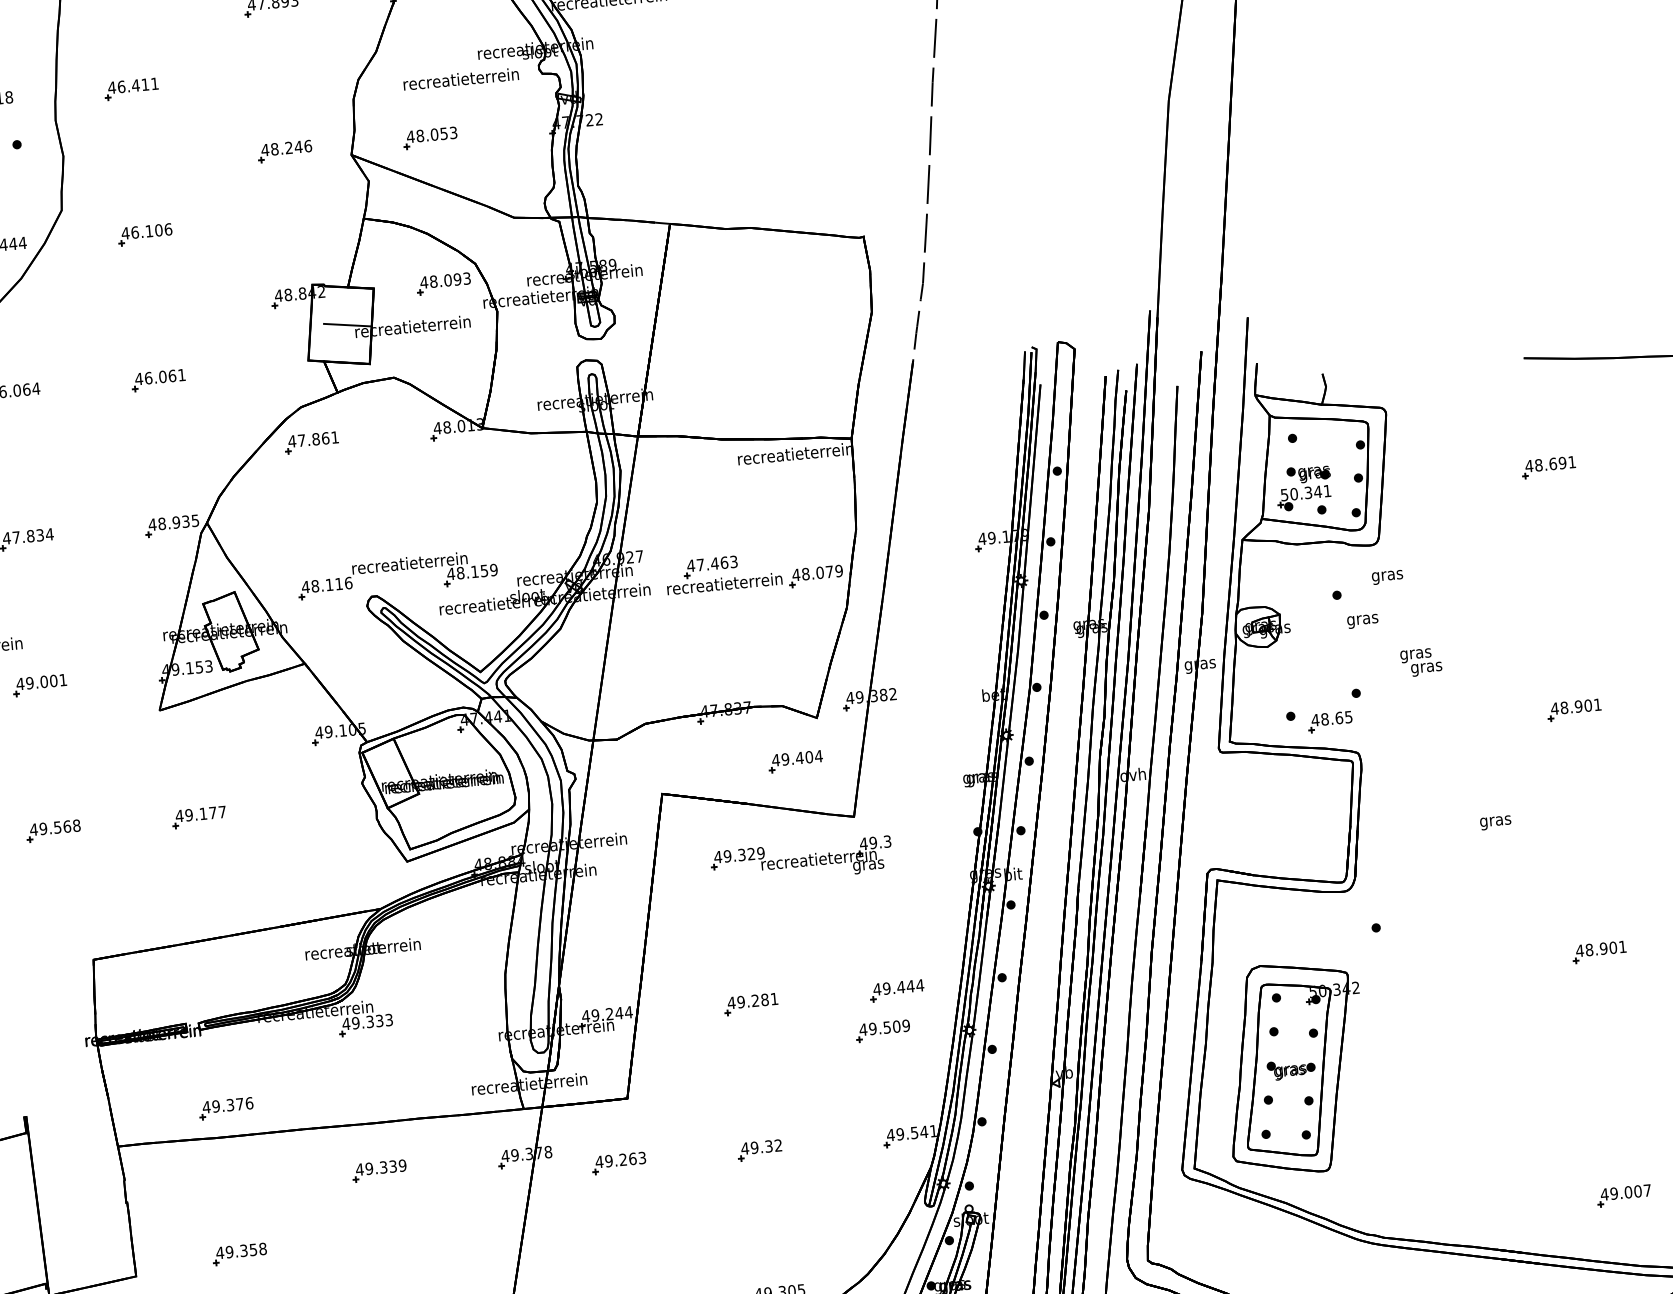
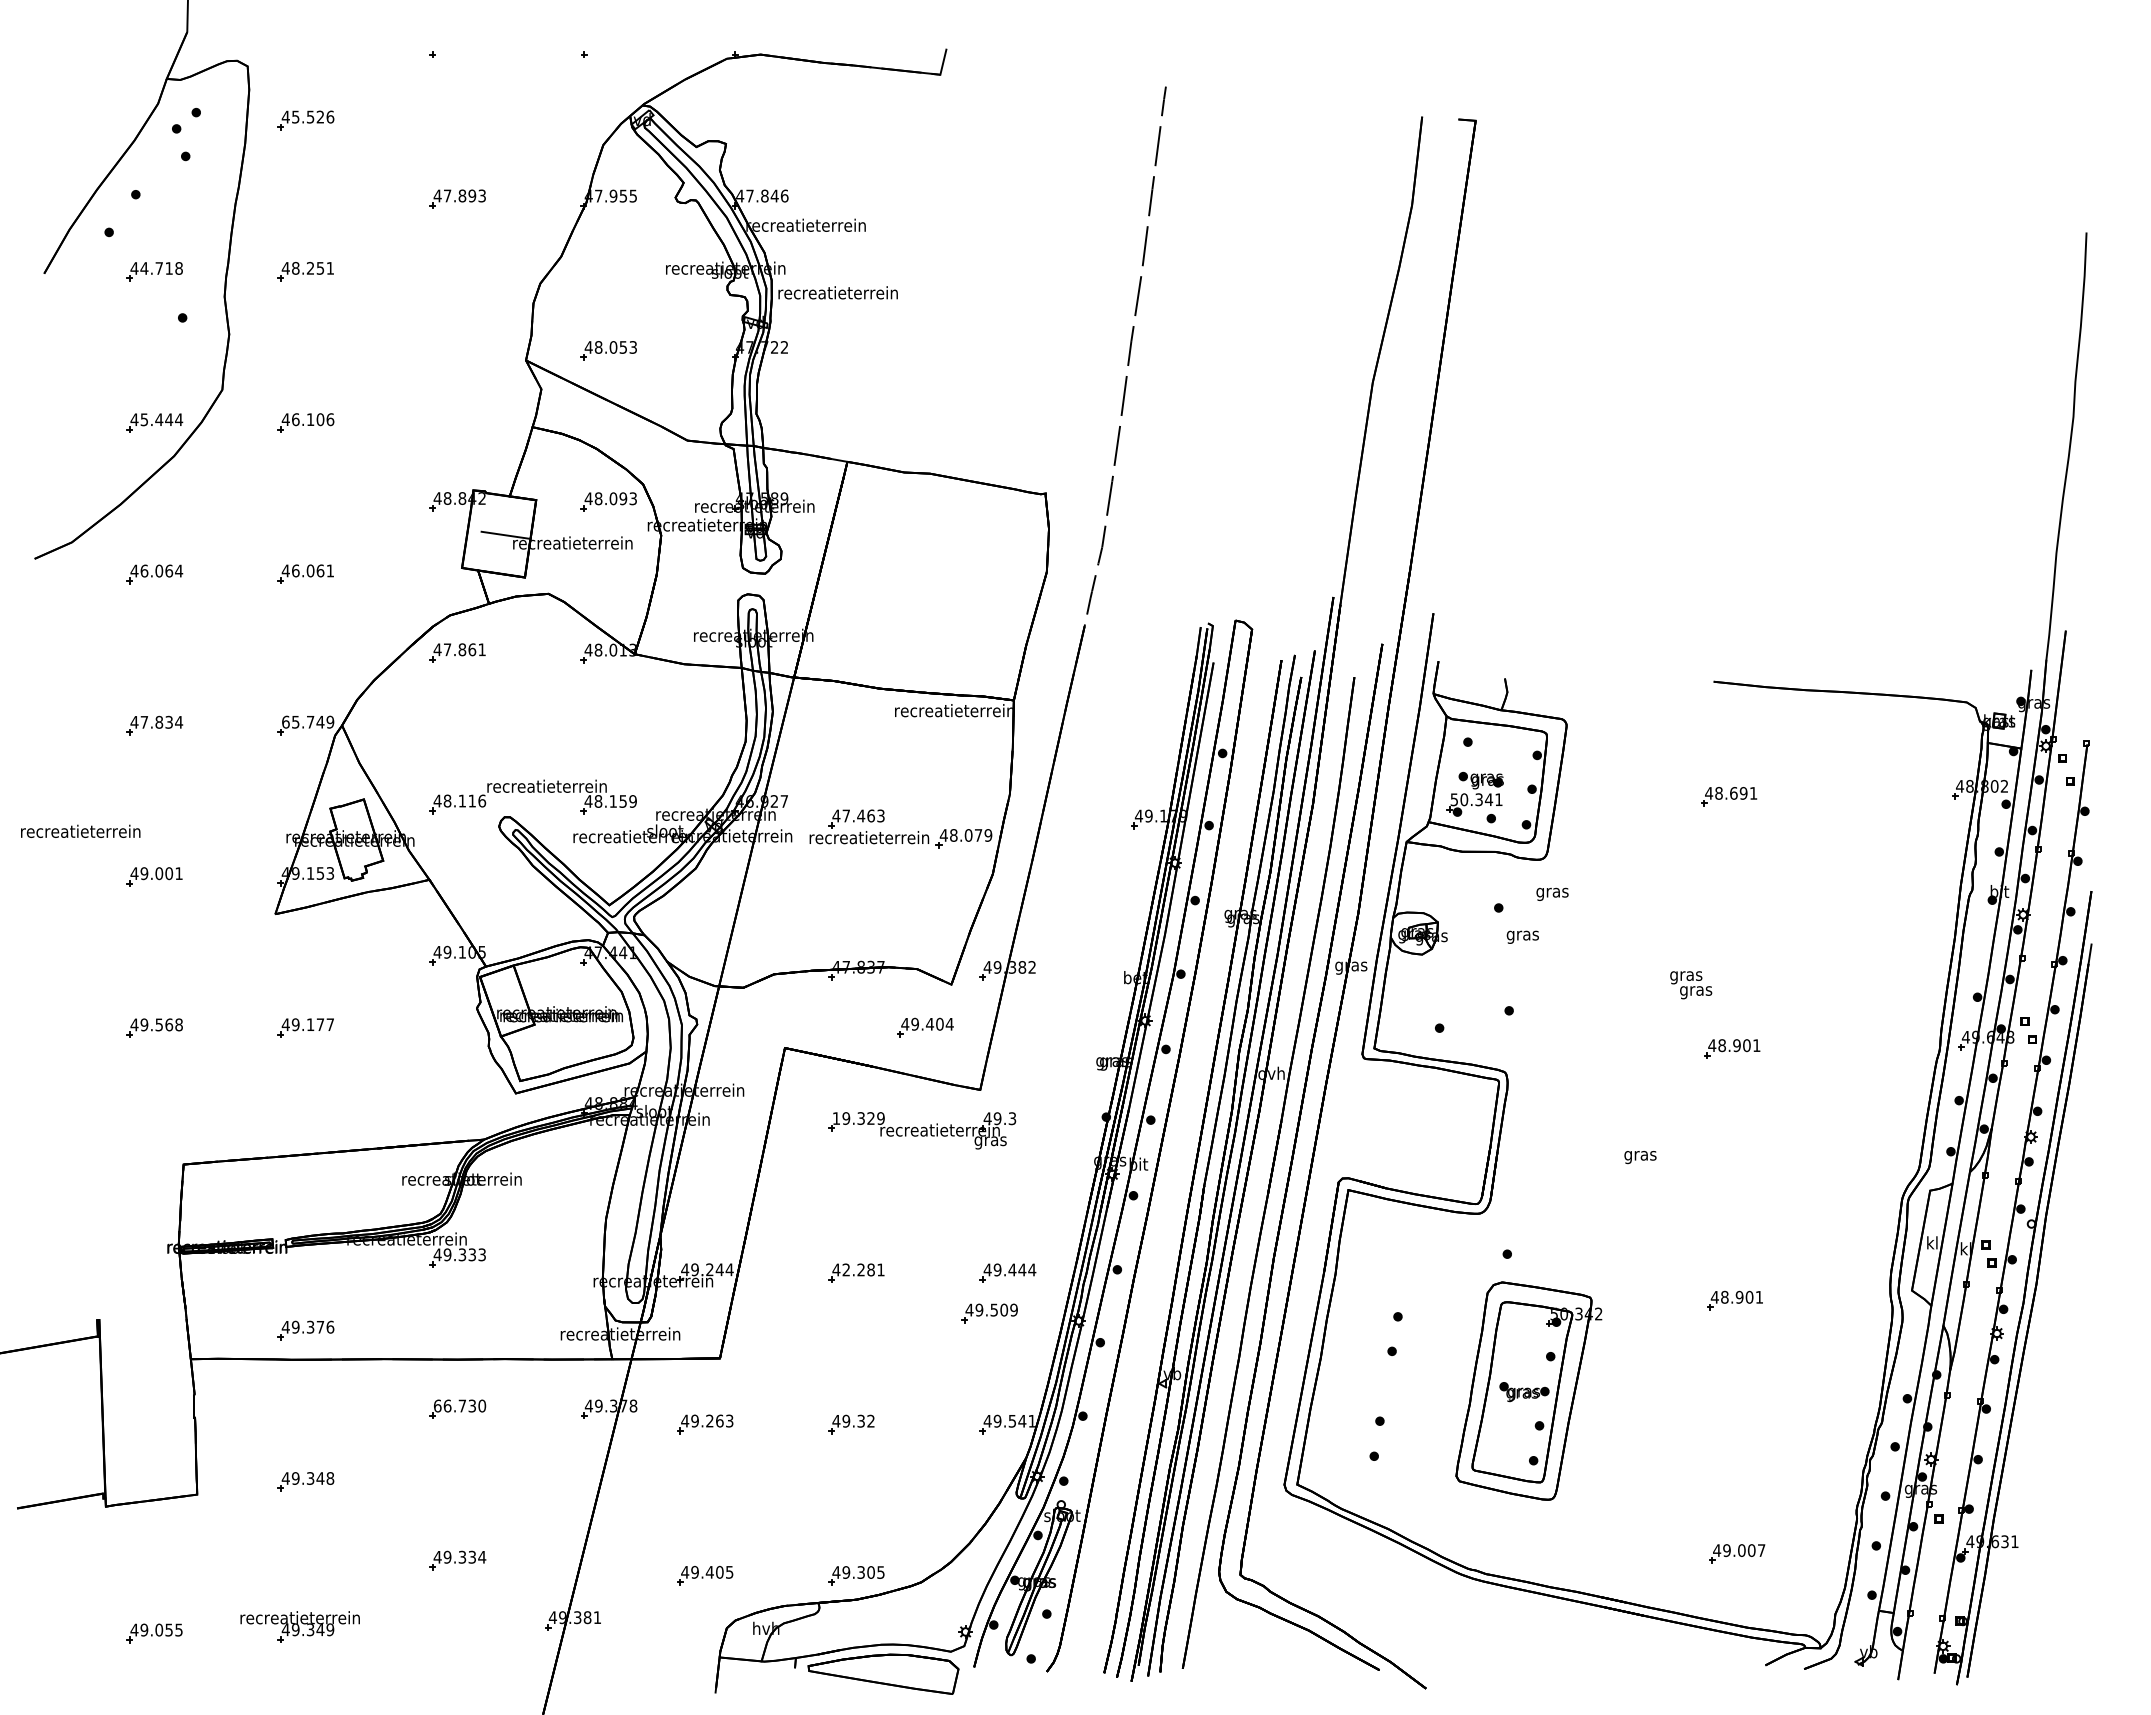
text: (460, 78) -> (837, 292), moved
text: (133, 84) -> (308, 267), 46.411 -> 48.251
part: (284, 151) -> (457, 350), removed
text: (173, 522) -> (307, 721), 48.935 -> 65.749
text: (1421, 662) -> (1691, 985), moved
part: (1330, 721) -> (1479, 1037), removed
text: (718, 857) -> (836, 1118), 49.329 -> 19.329
text: (741, 1001) -> (846, 1269), 49.281 -> 42.281
part: (1295, 1067) -> (1528, 1390), moved
text: (380, 1167) -> (459, 1405), 49.339 -> 66.730
text: (253, 1249) -> (320, 1478), 49.358 -> 49.348

